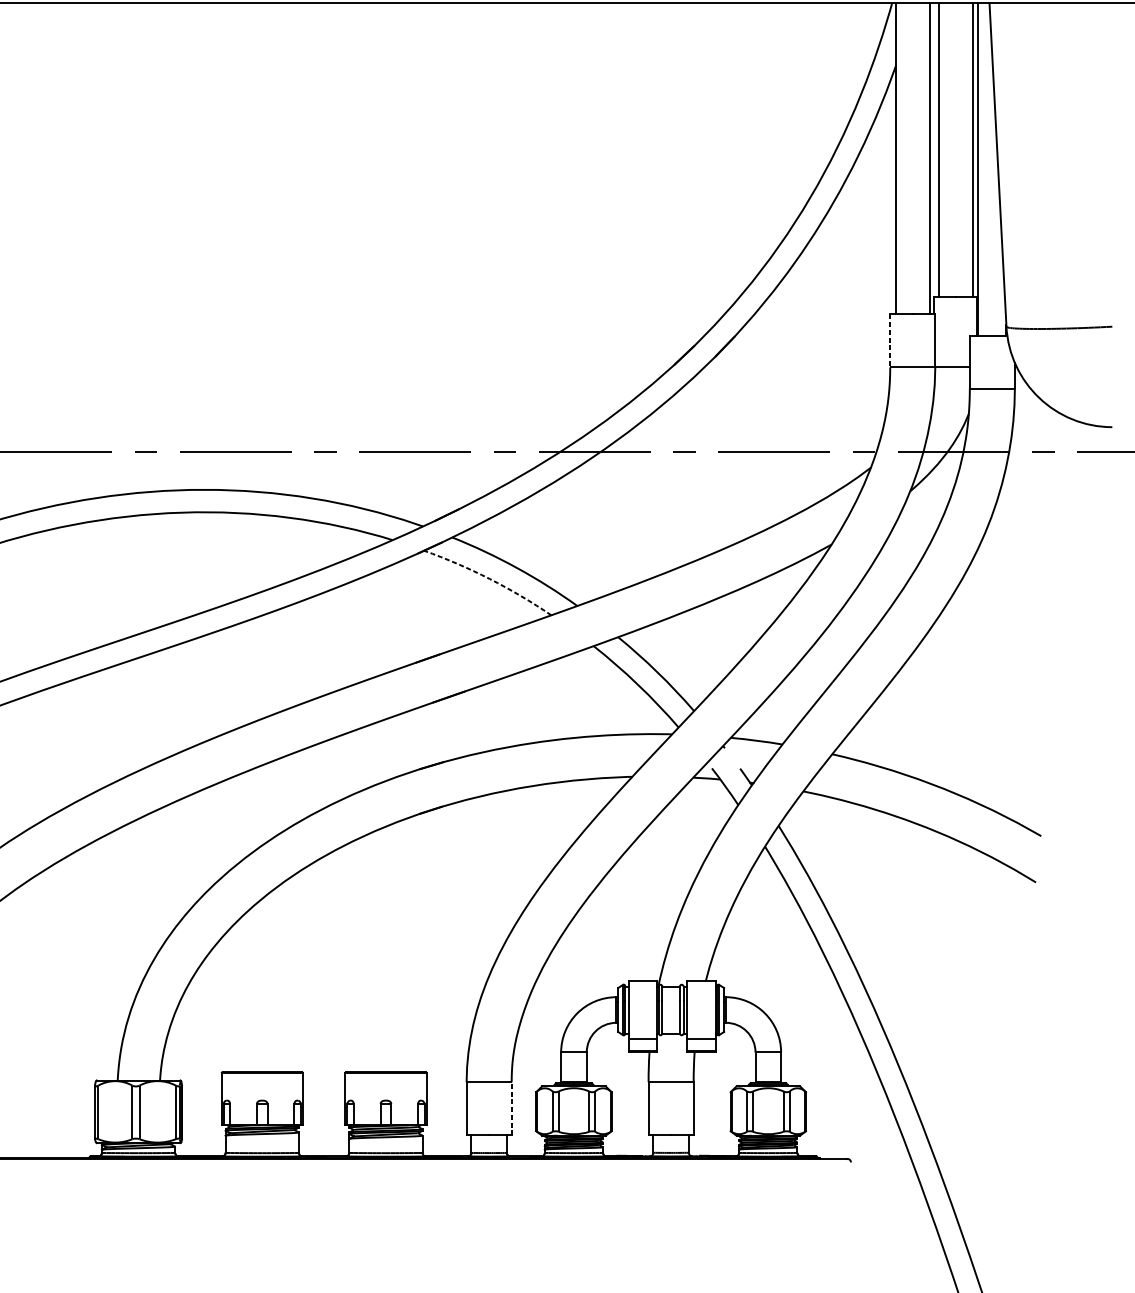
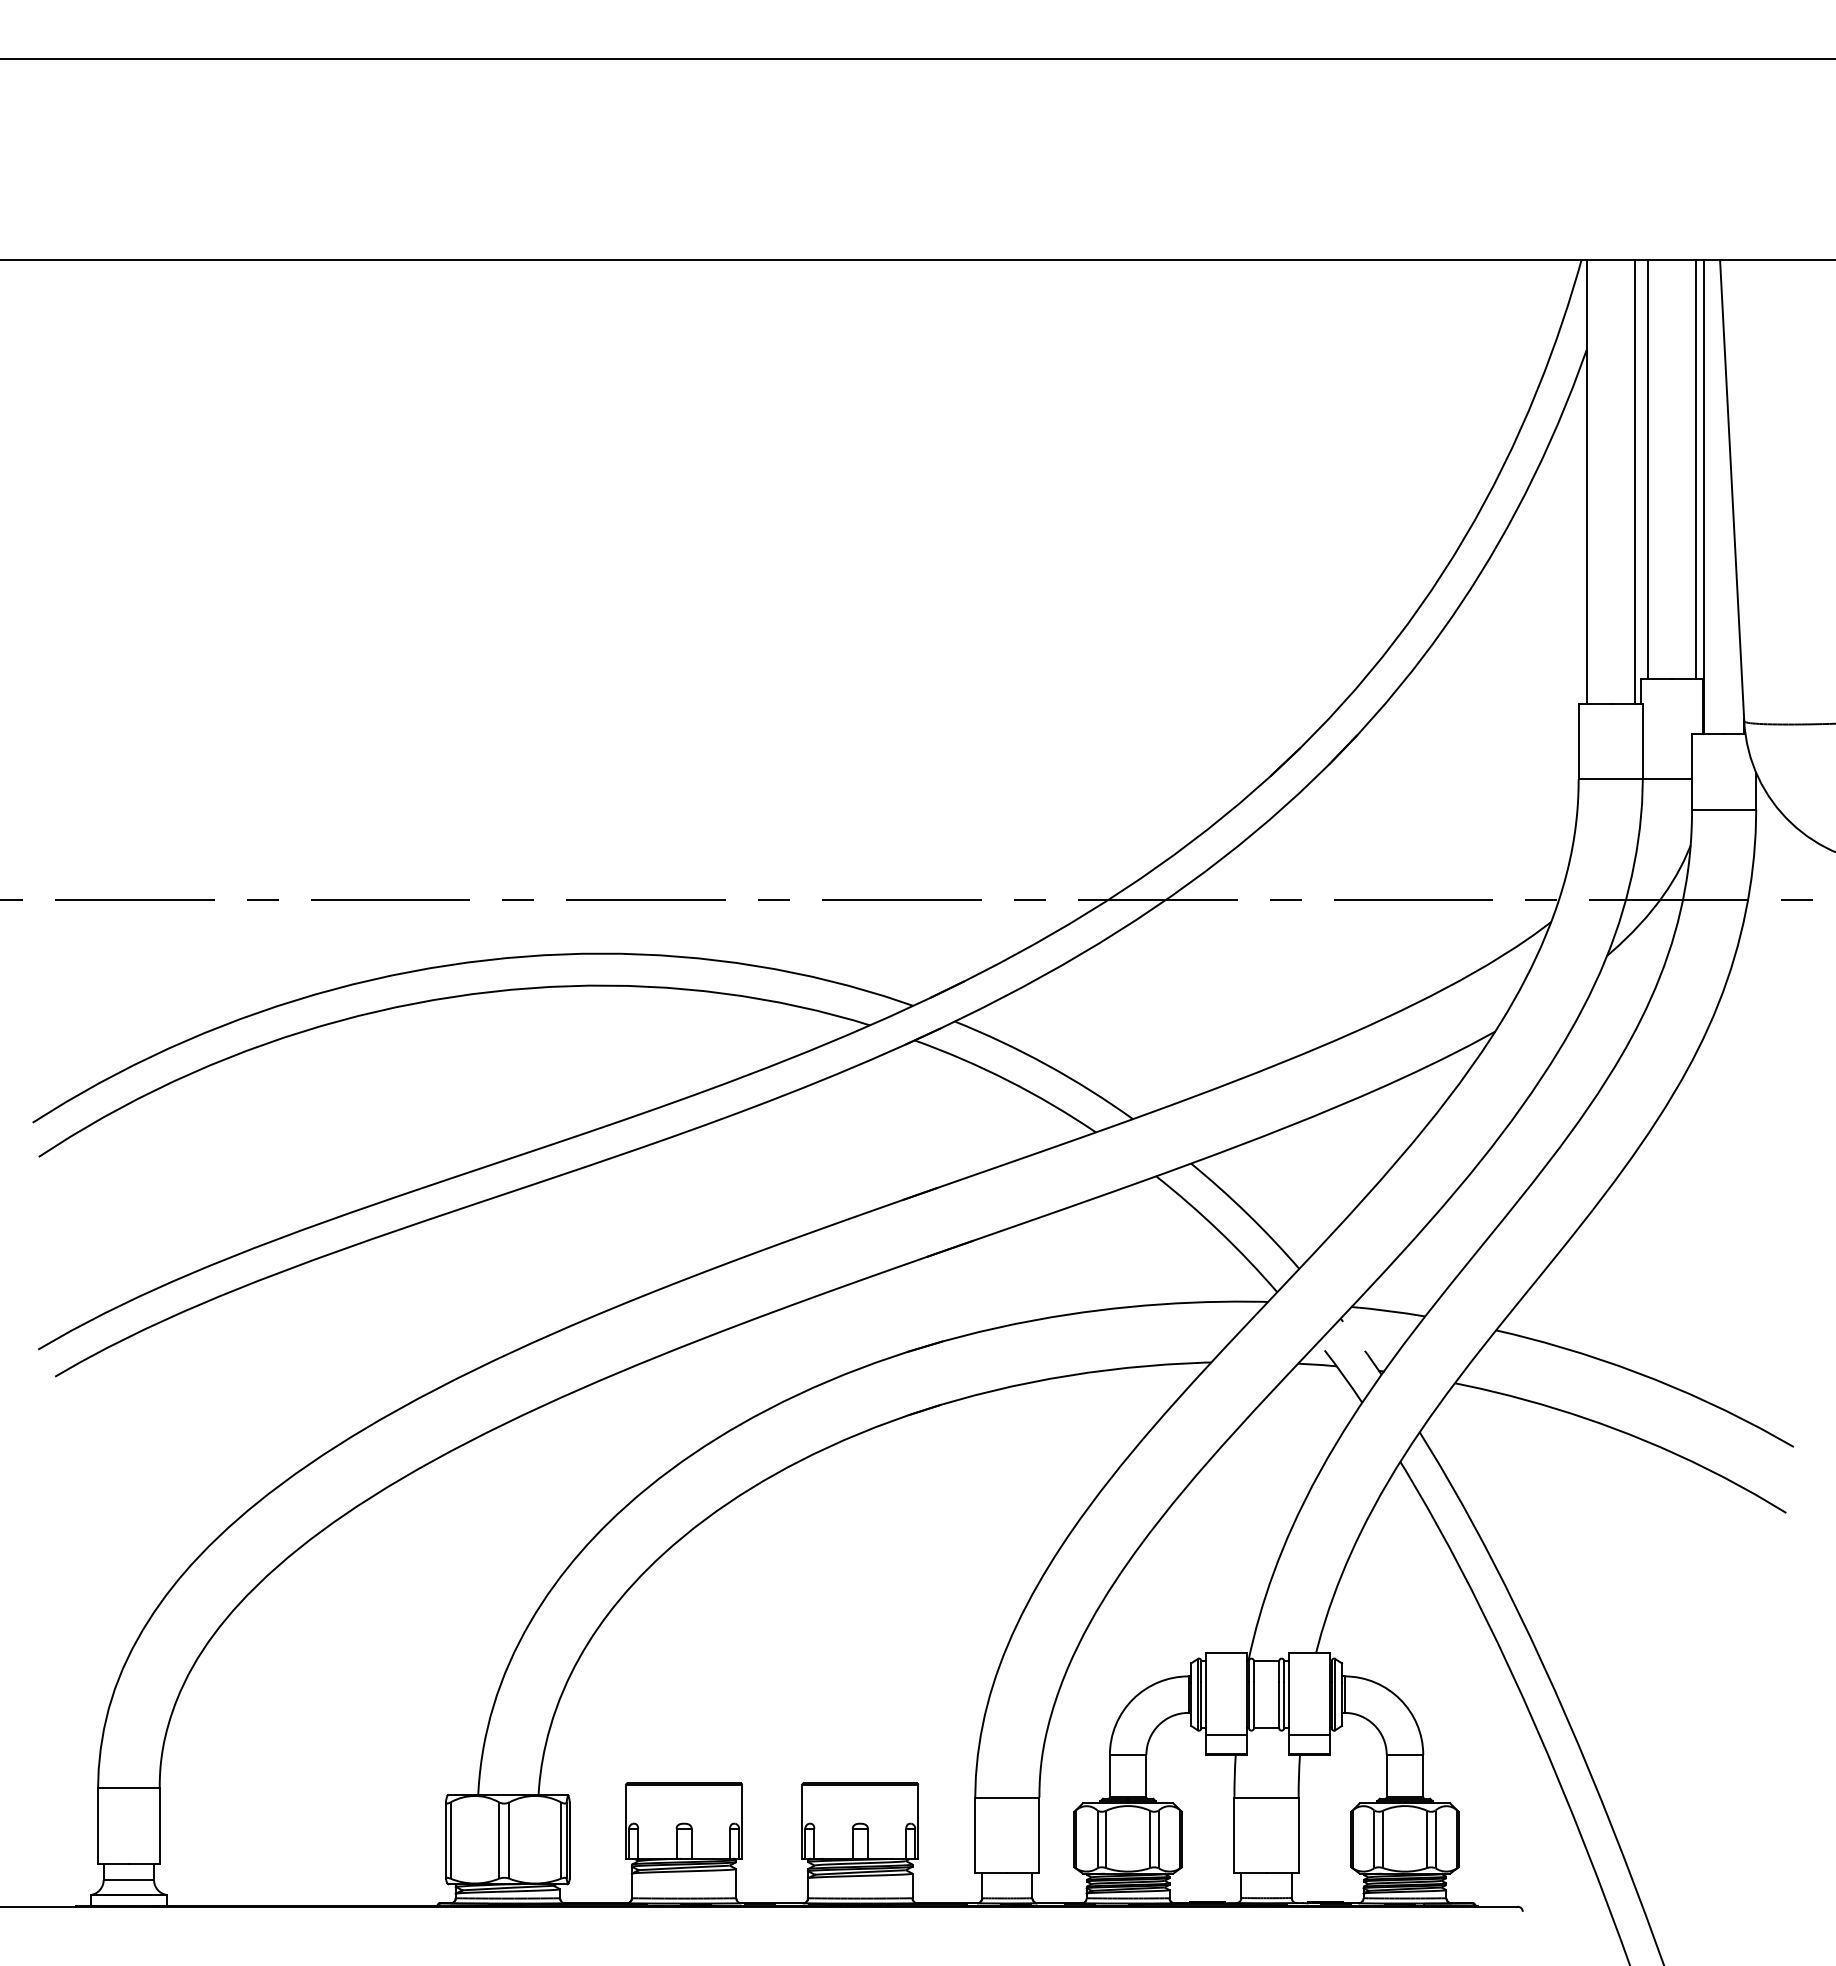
line: (890, 340) -> (1578, 741), dashed -> solid
arc: (489, 578) -> (1008, 1080), dashed -> solid
line: (511, 1108) -> (1039, 1835), dashed -> solid

